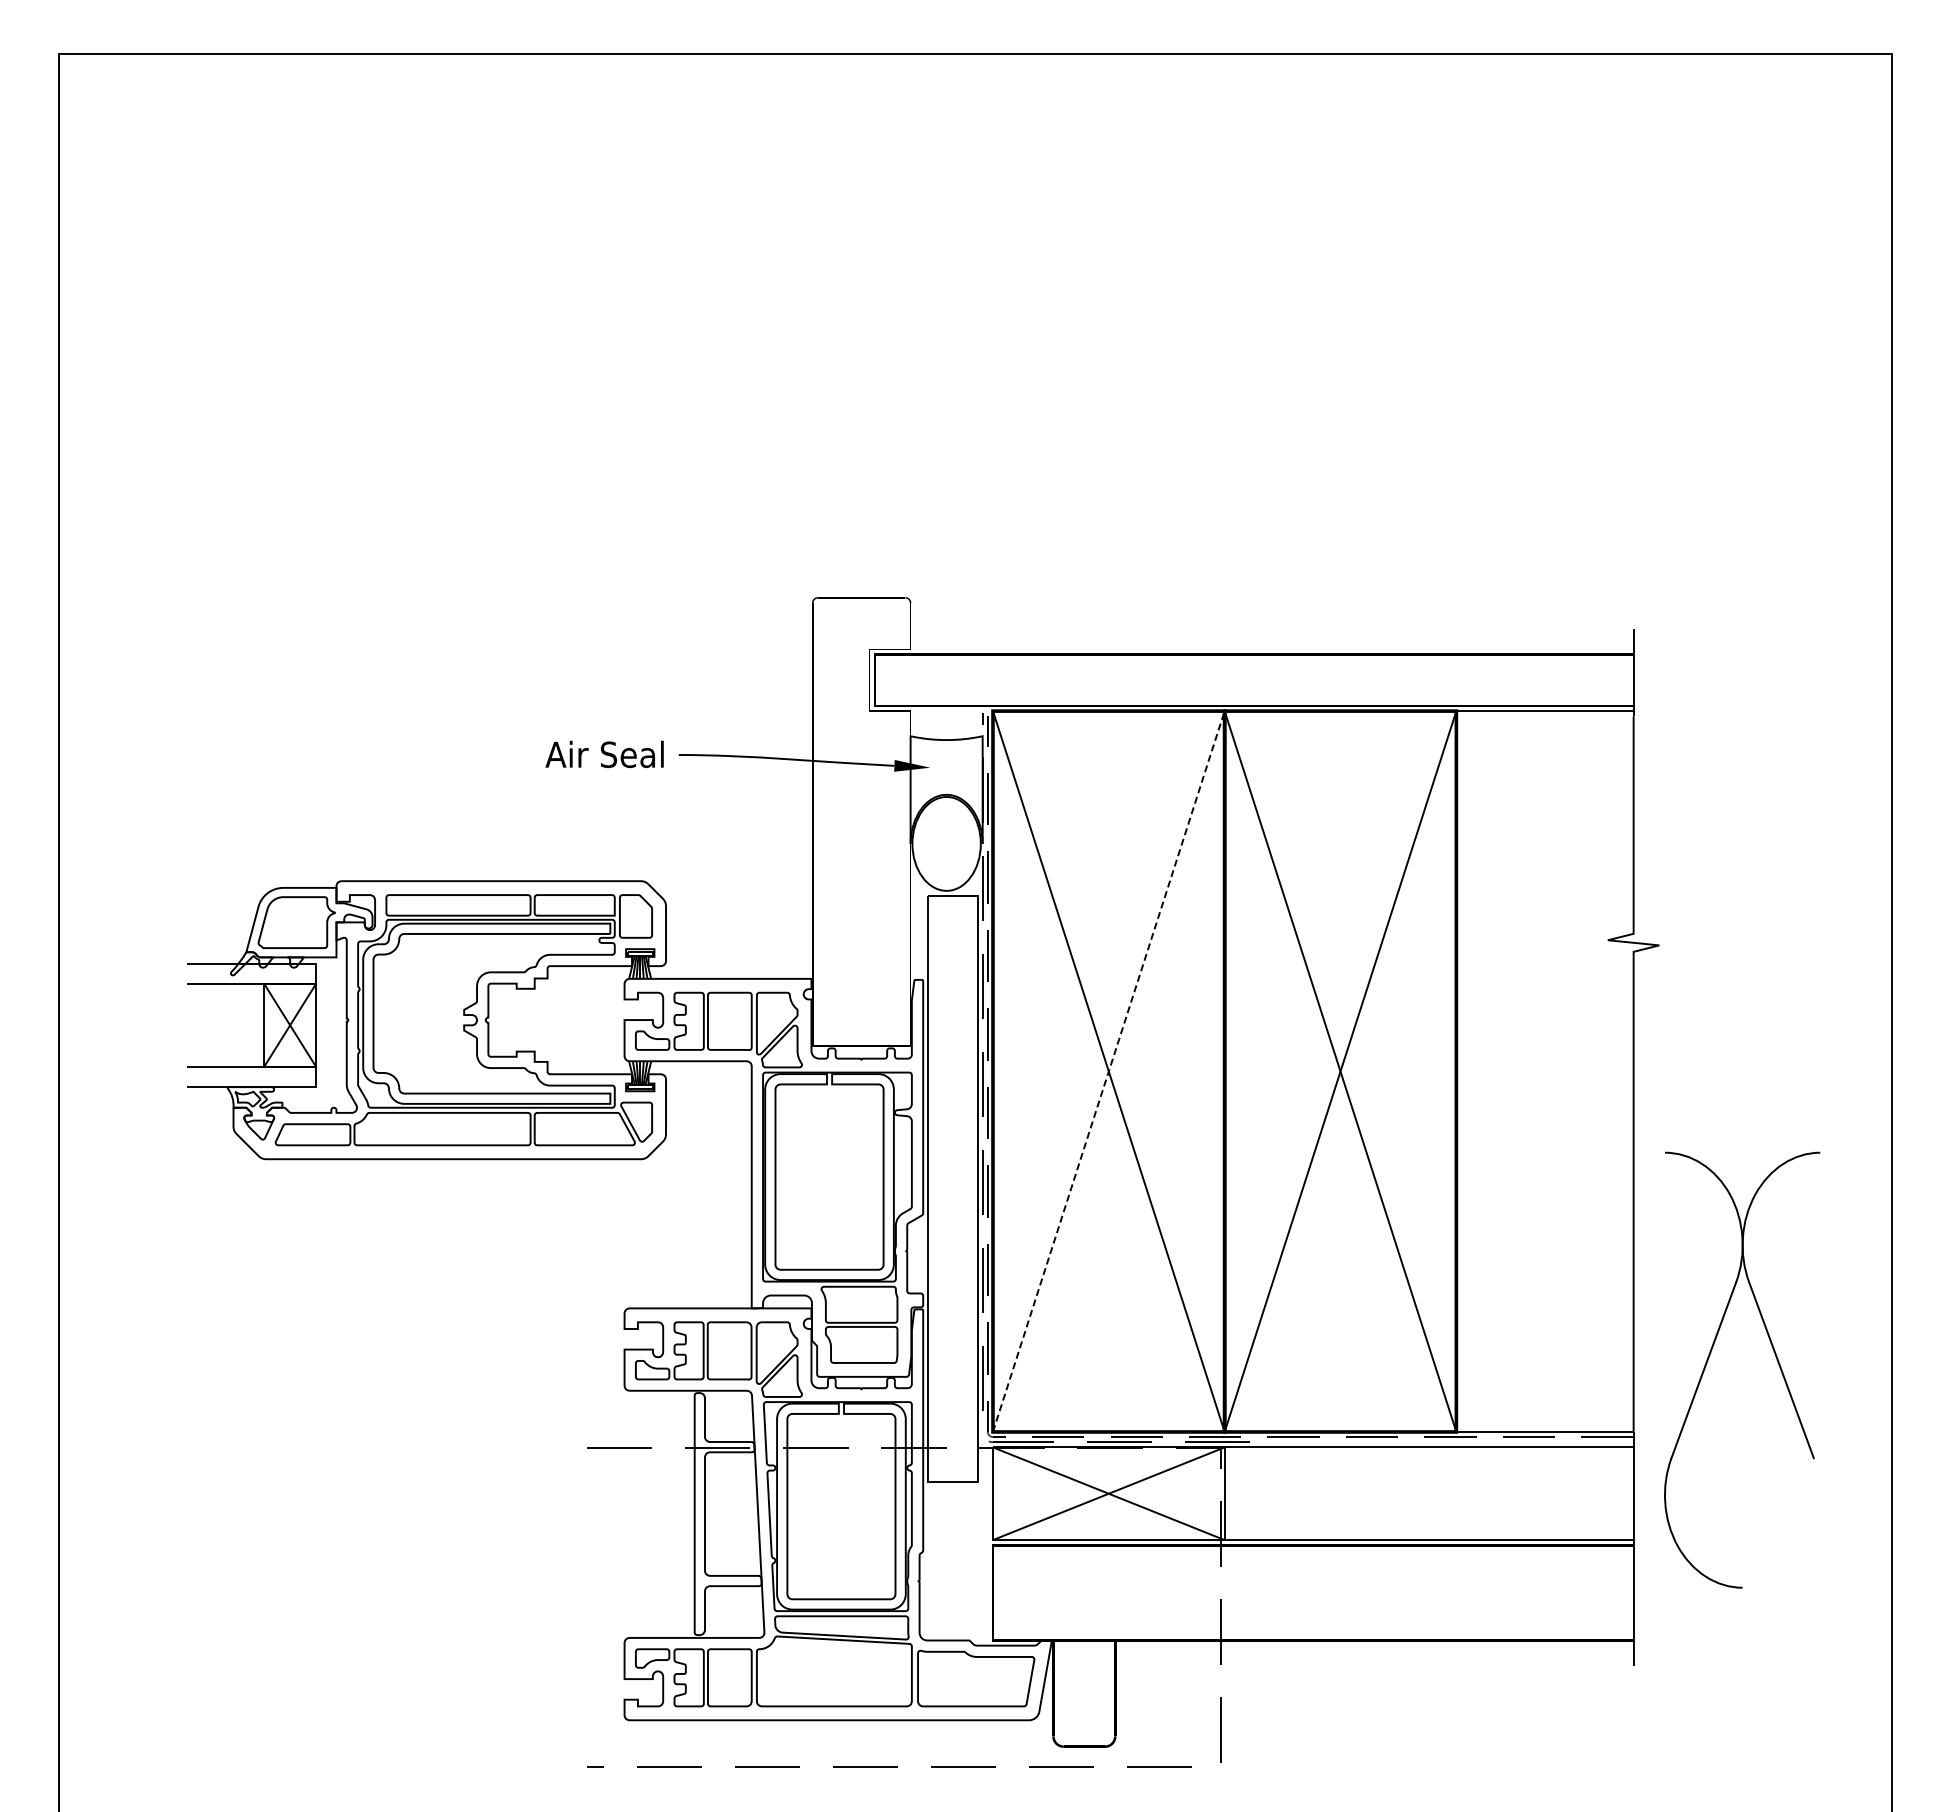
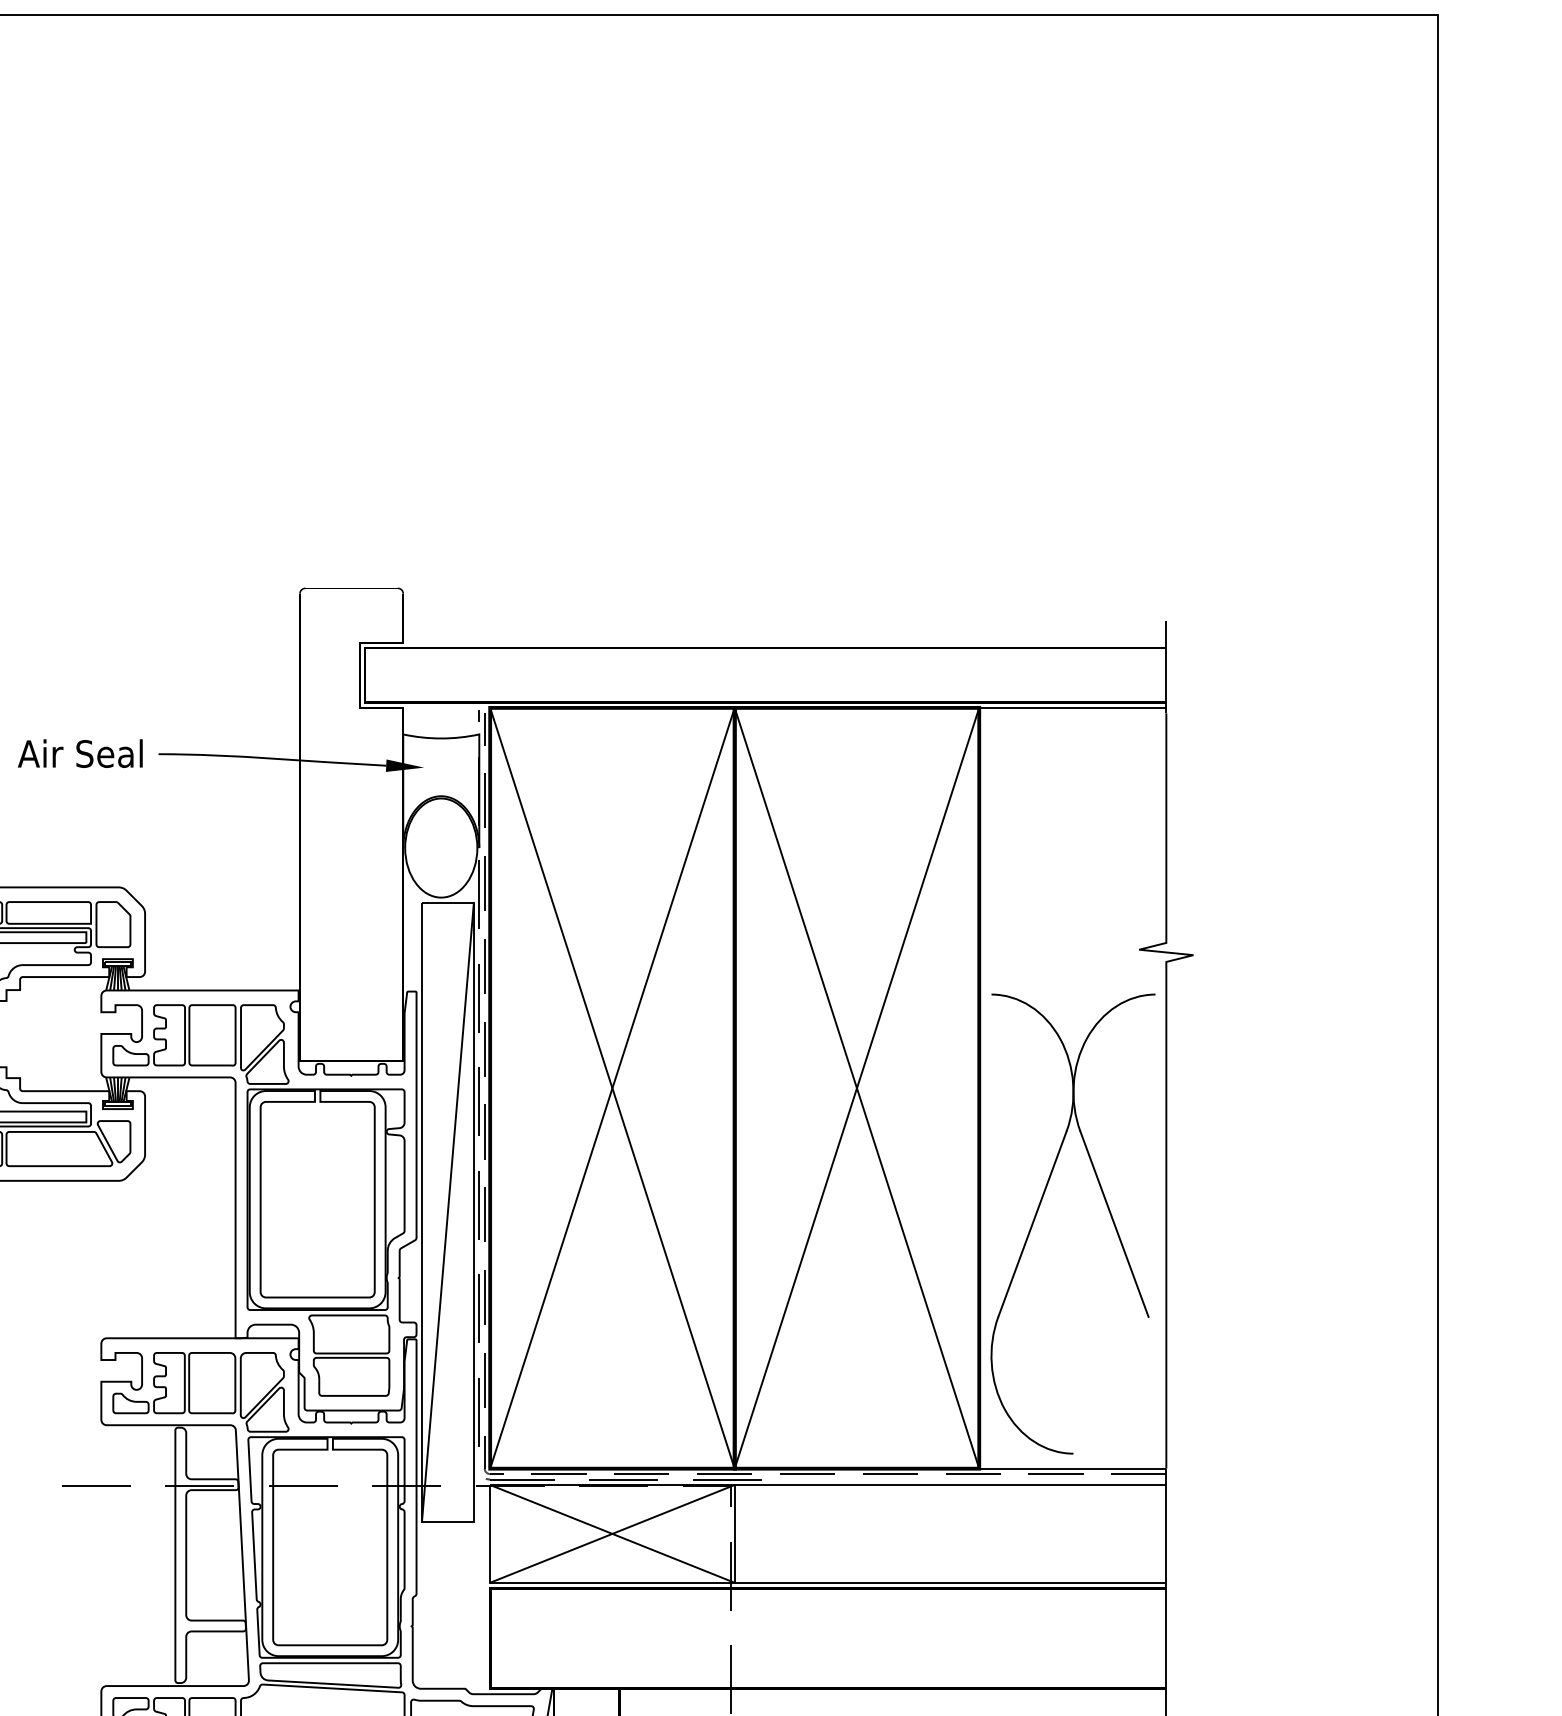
line: (1108, 1071) -> (612, 1088), dashed -> solid
line: (952, 1189) -> (447, 1212), added
part: (1709, 1358) -> (1038, 1211), moved

